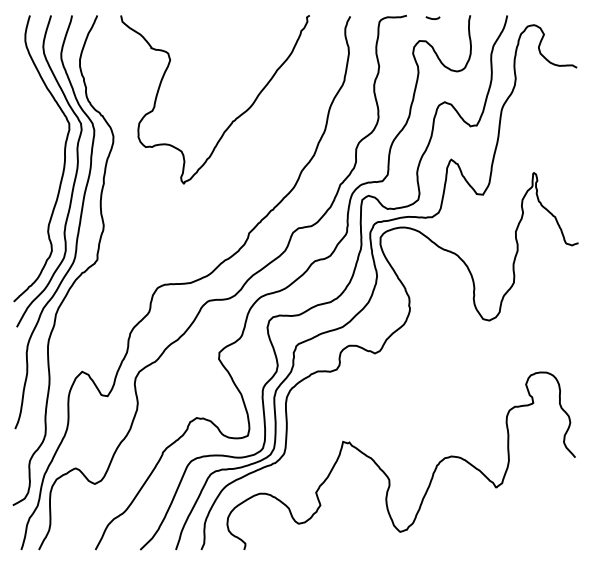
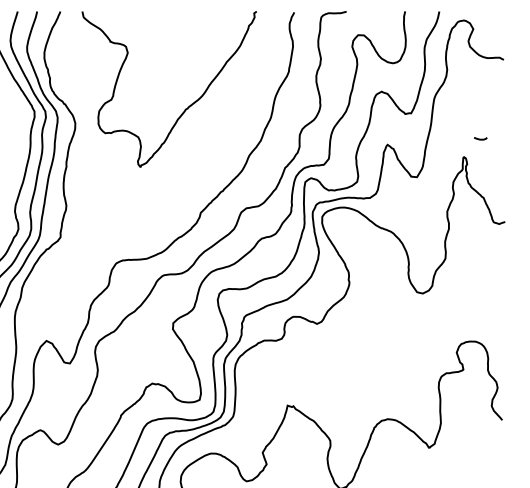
curve: (431, 17) -> (479, 138), moved

